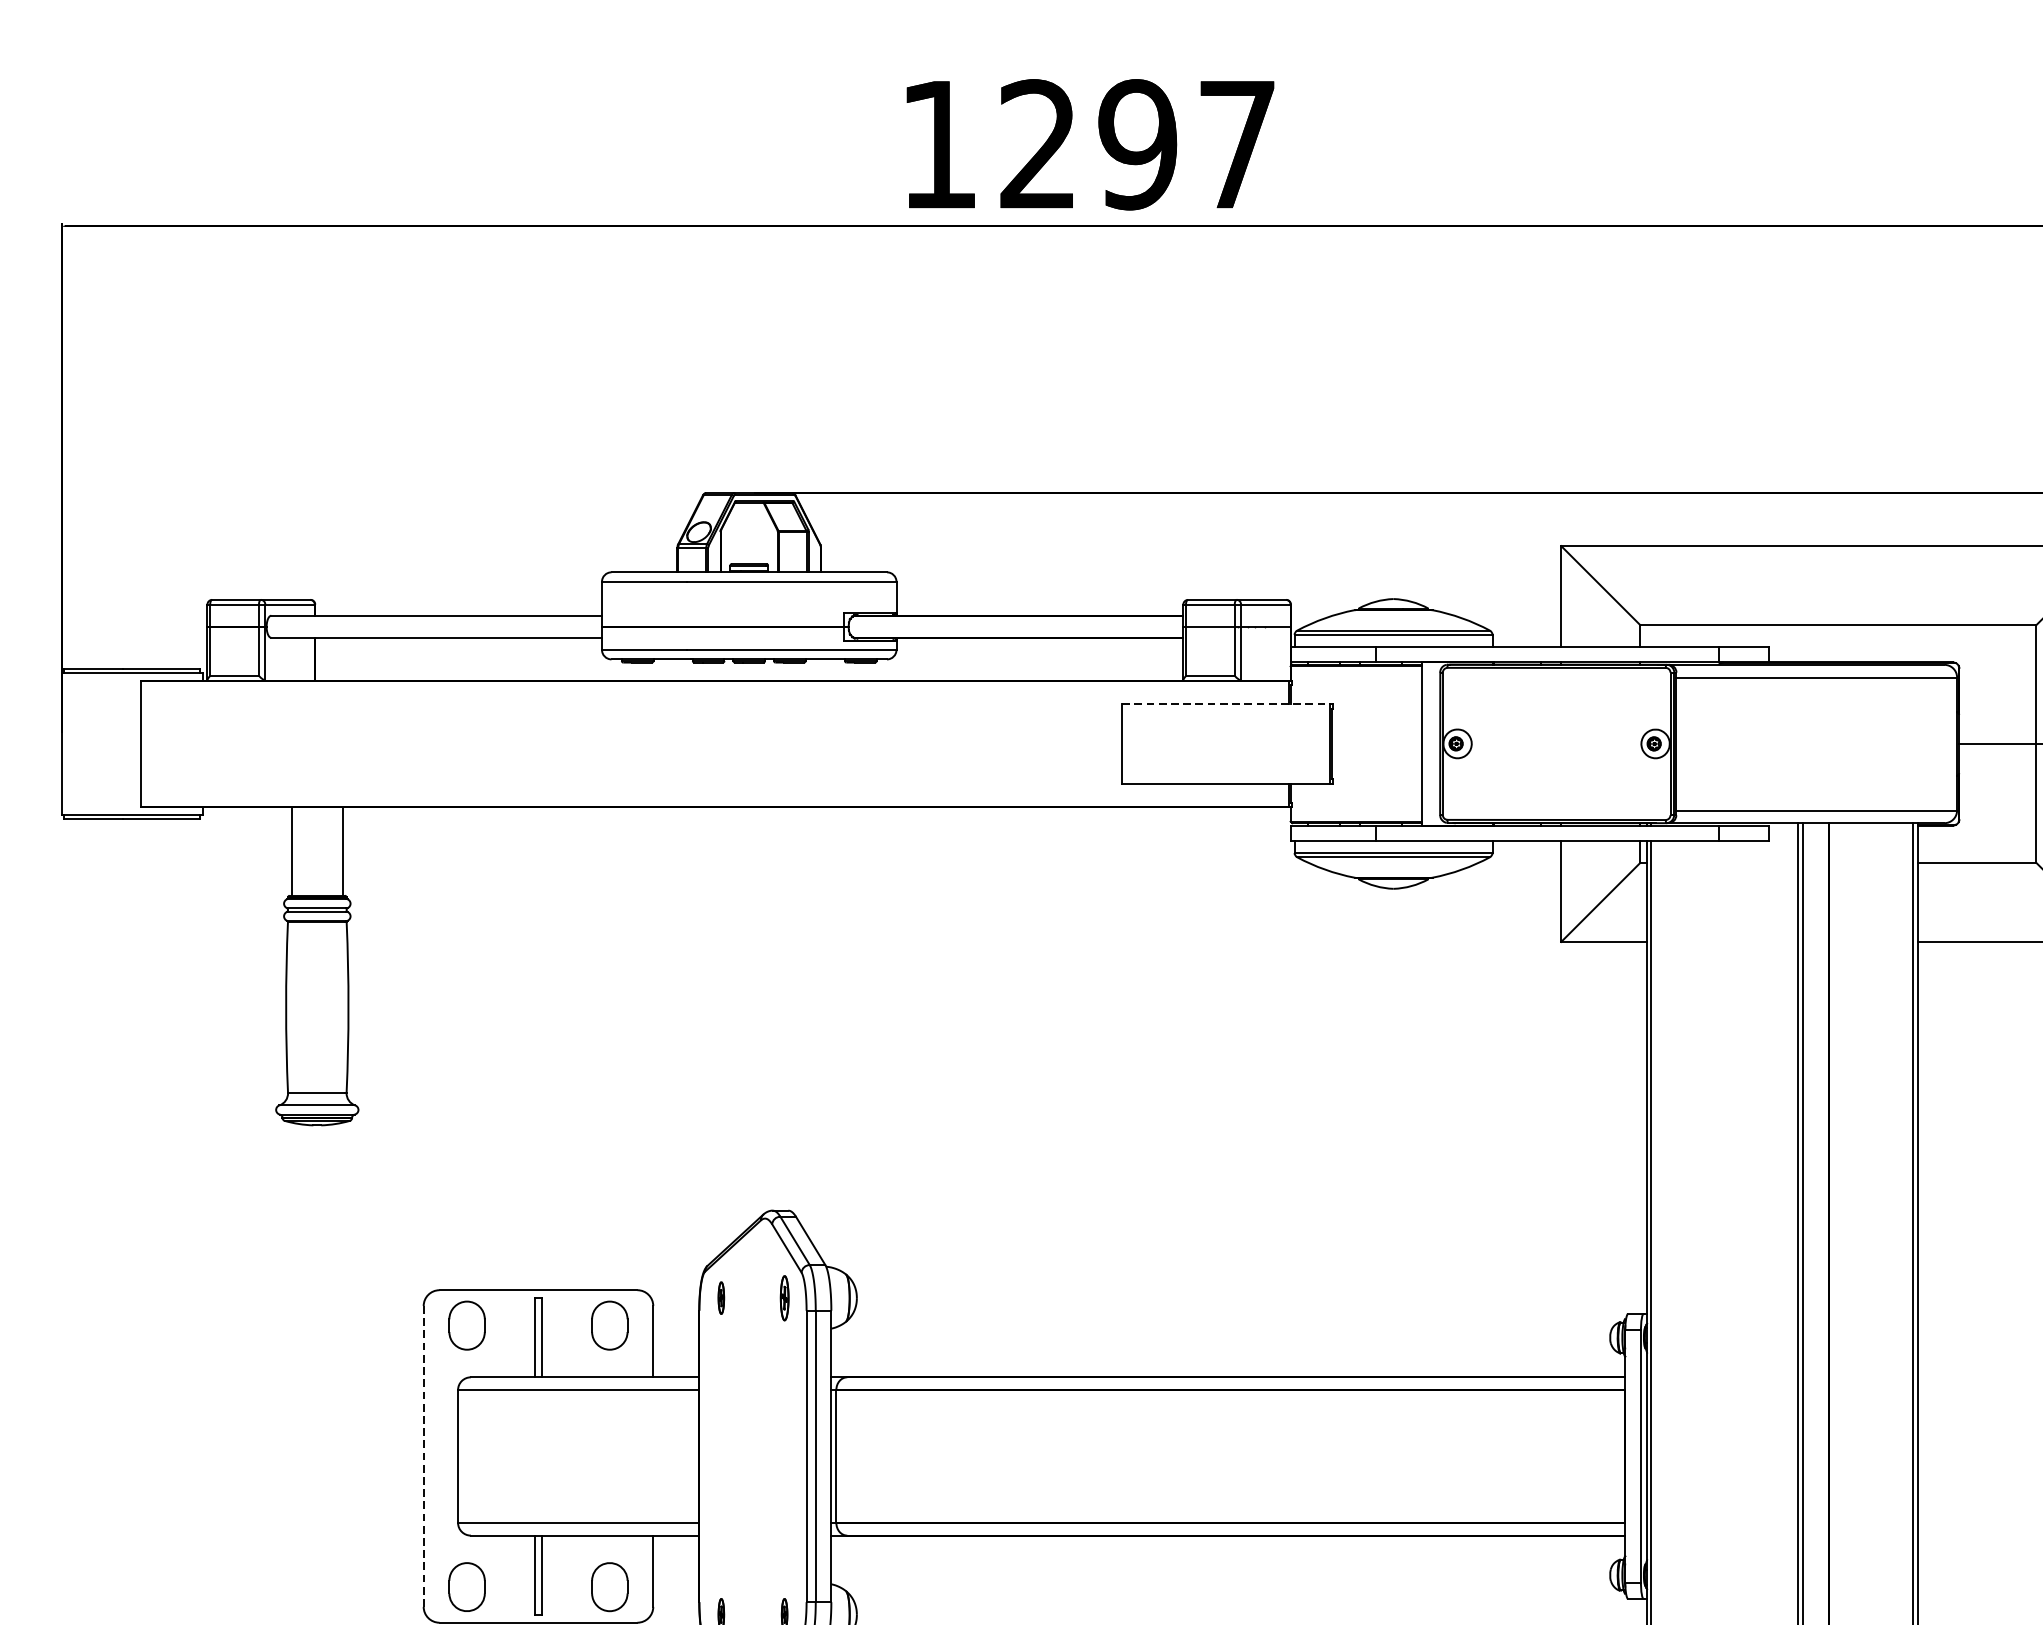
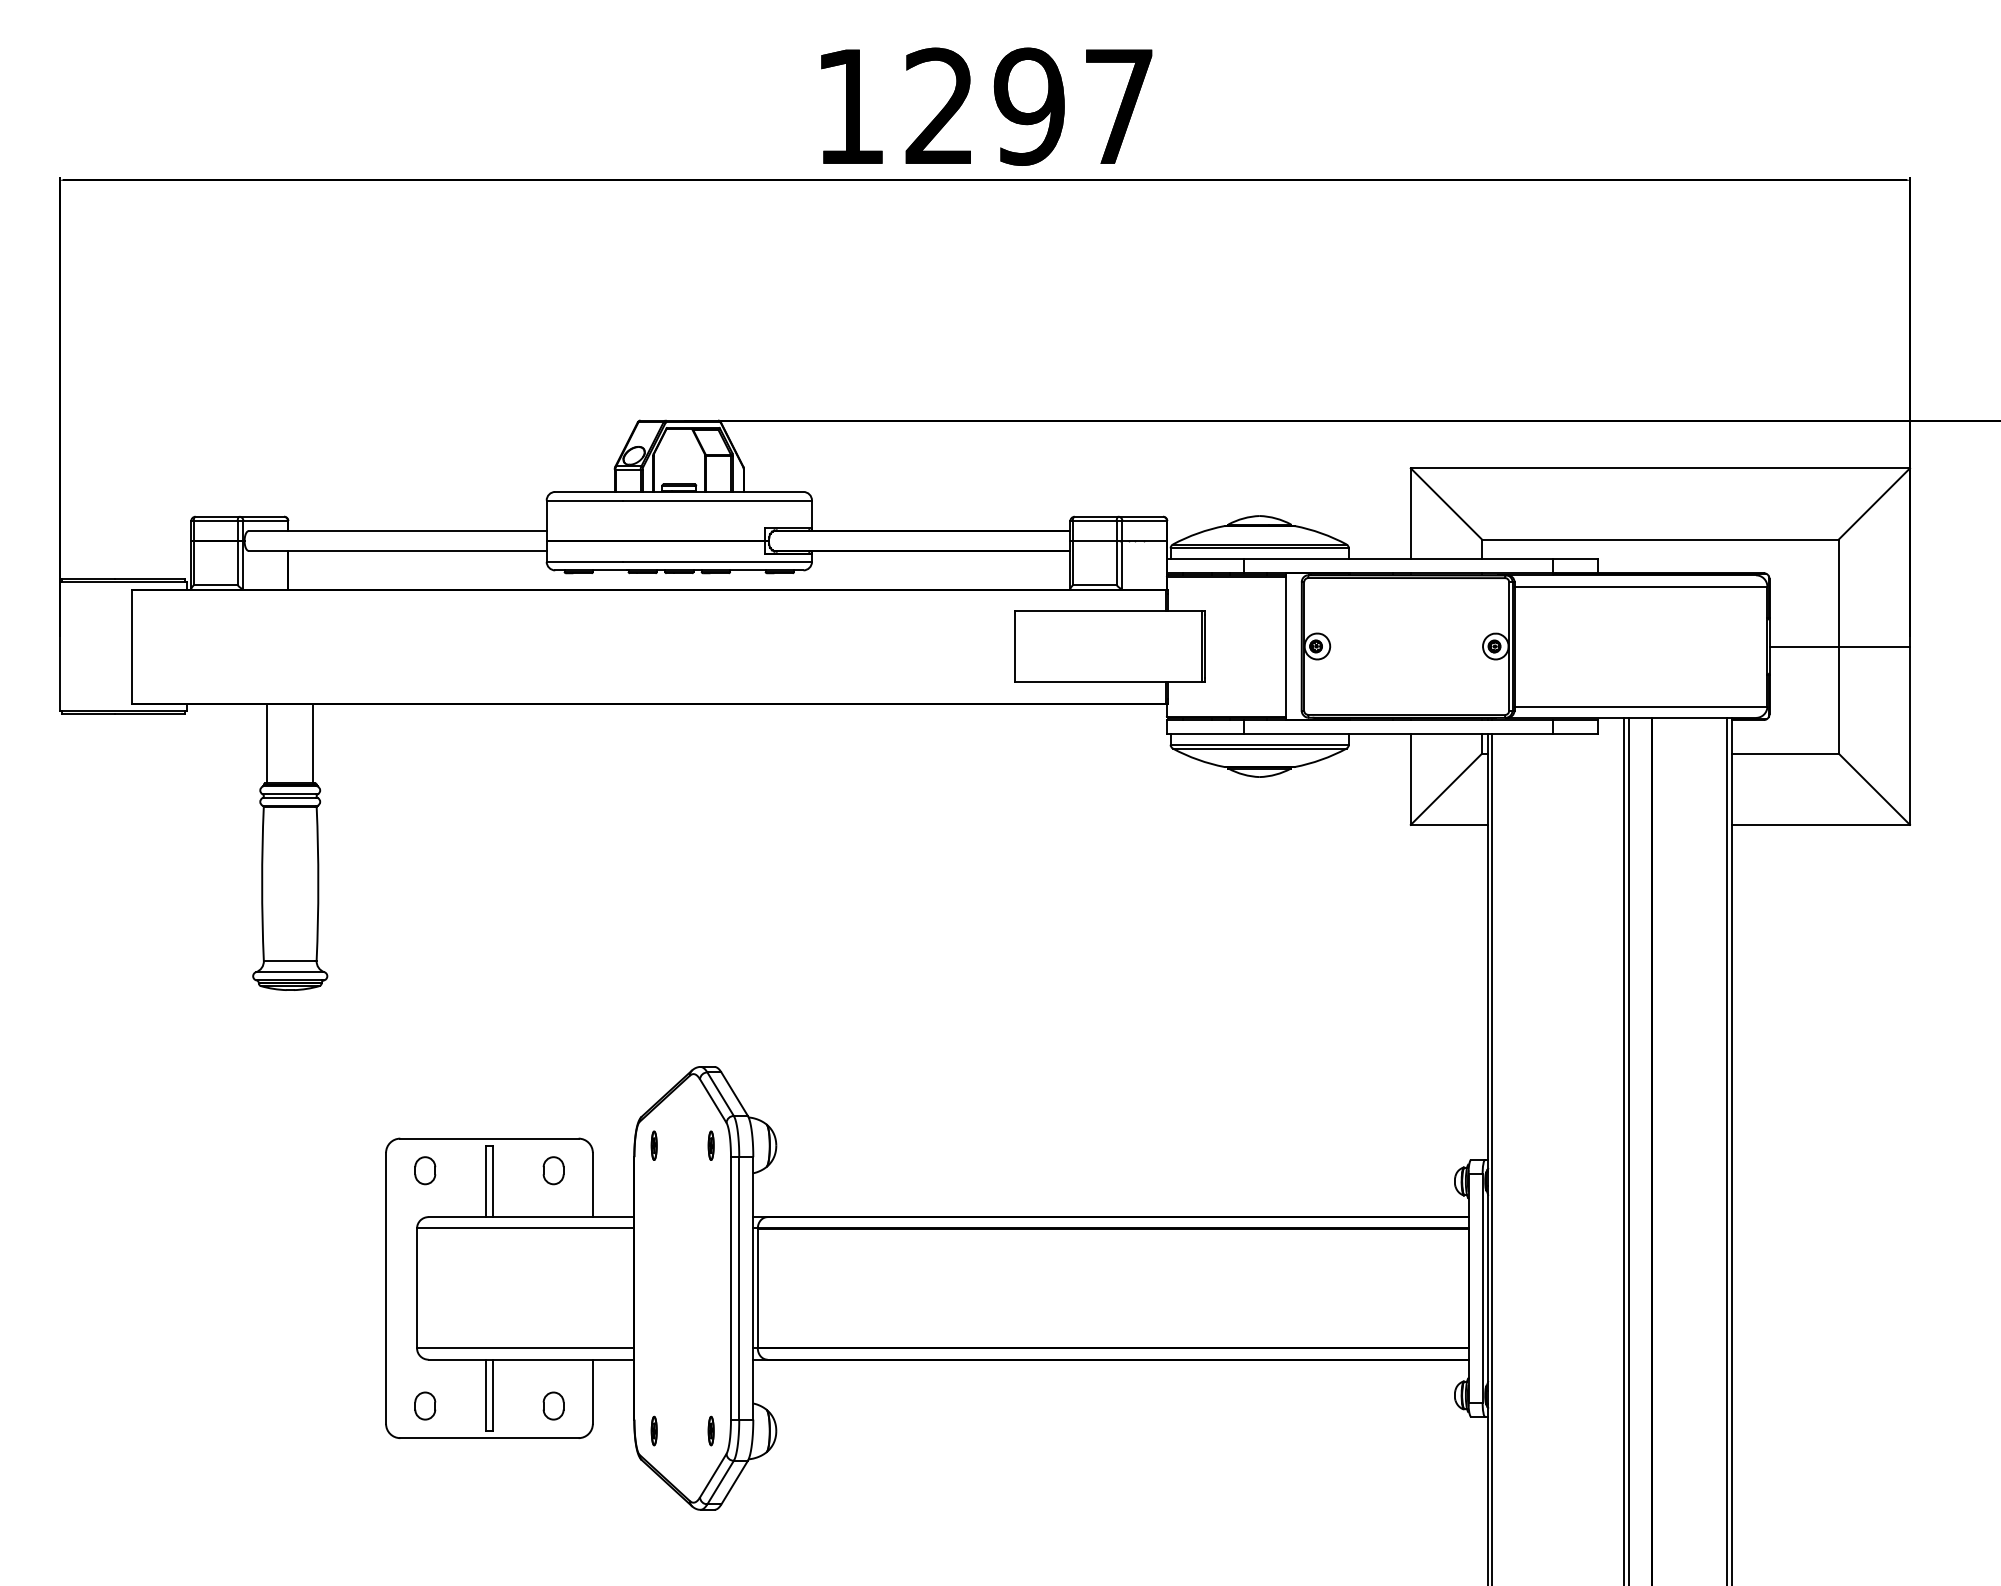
line: (1226, 703) -> (1109, 610), dashed -> solid
part: (783, 1297) -> (710, 1145), size x0.71
part: (467, 1325) -> (425, 1170), size x0.62
part: (609, 1325) -> (553, 1170), size x0.62
line: (424, 1455) -> (386, 1287), dashed -> solid
part: (467, 1586) -> (425, 1405), size x0.62
part: (609, 1586) -> (553, 1405), size x0.62

